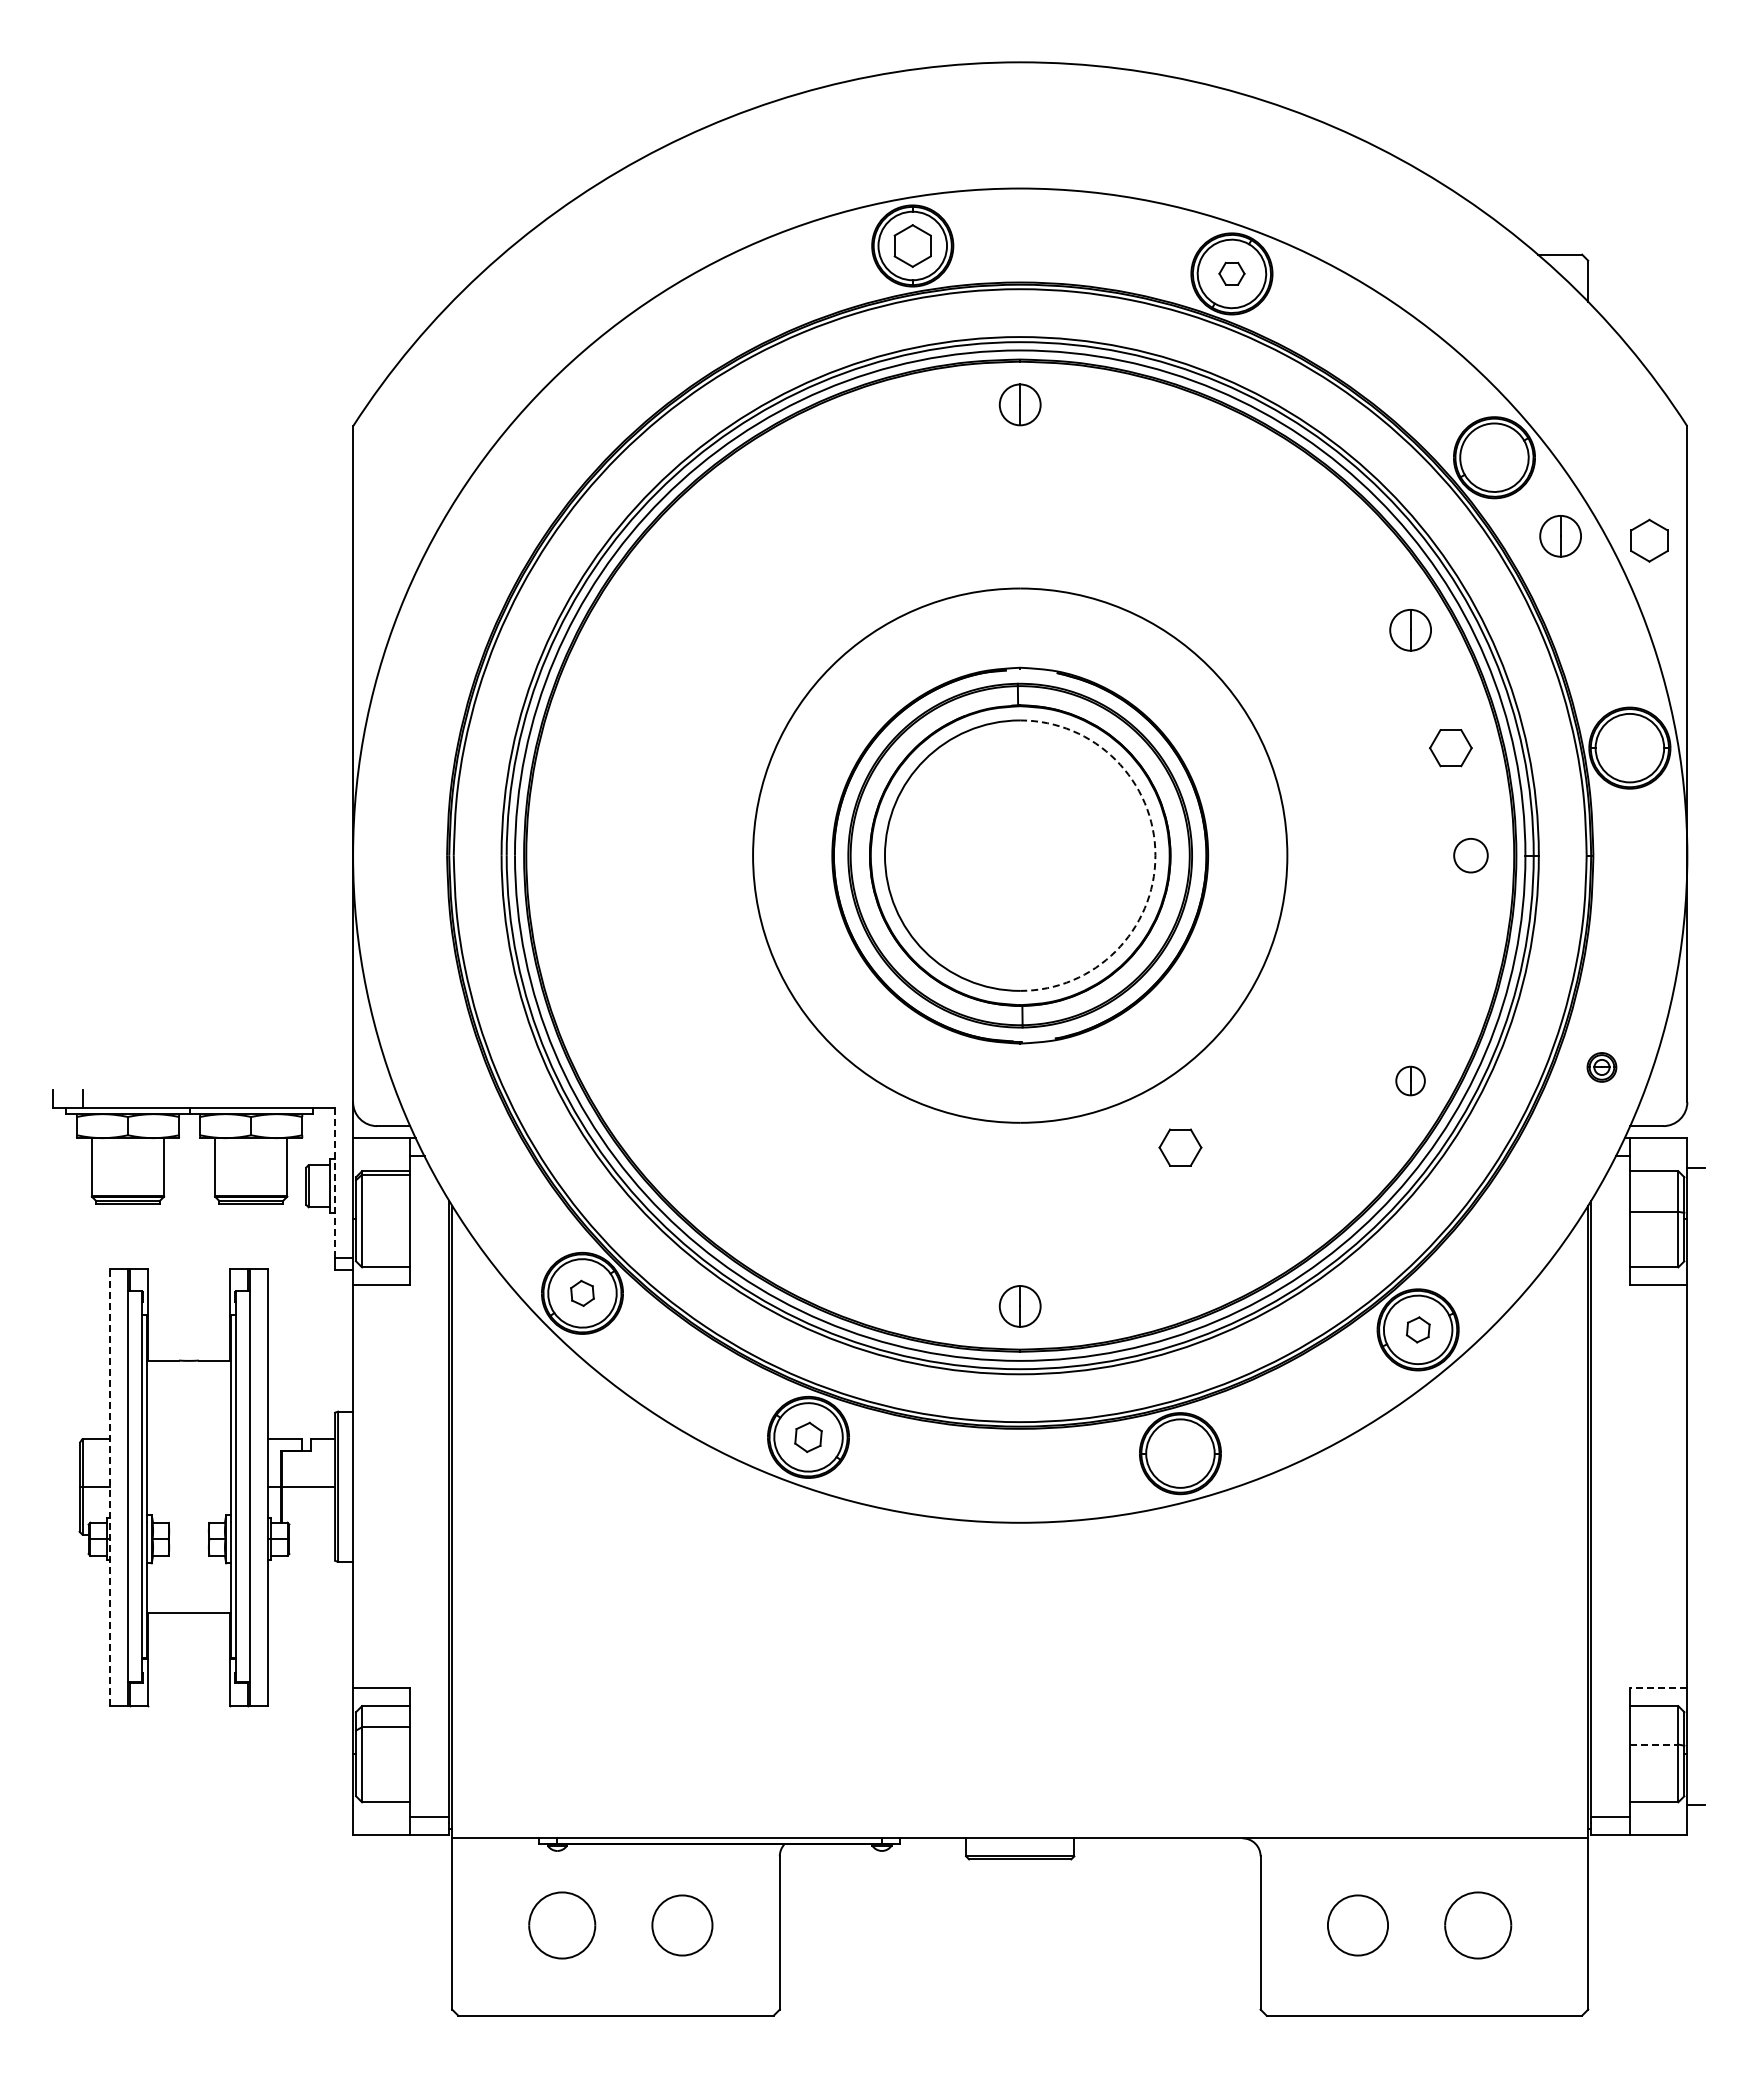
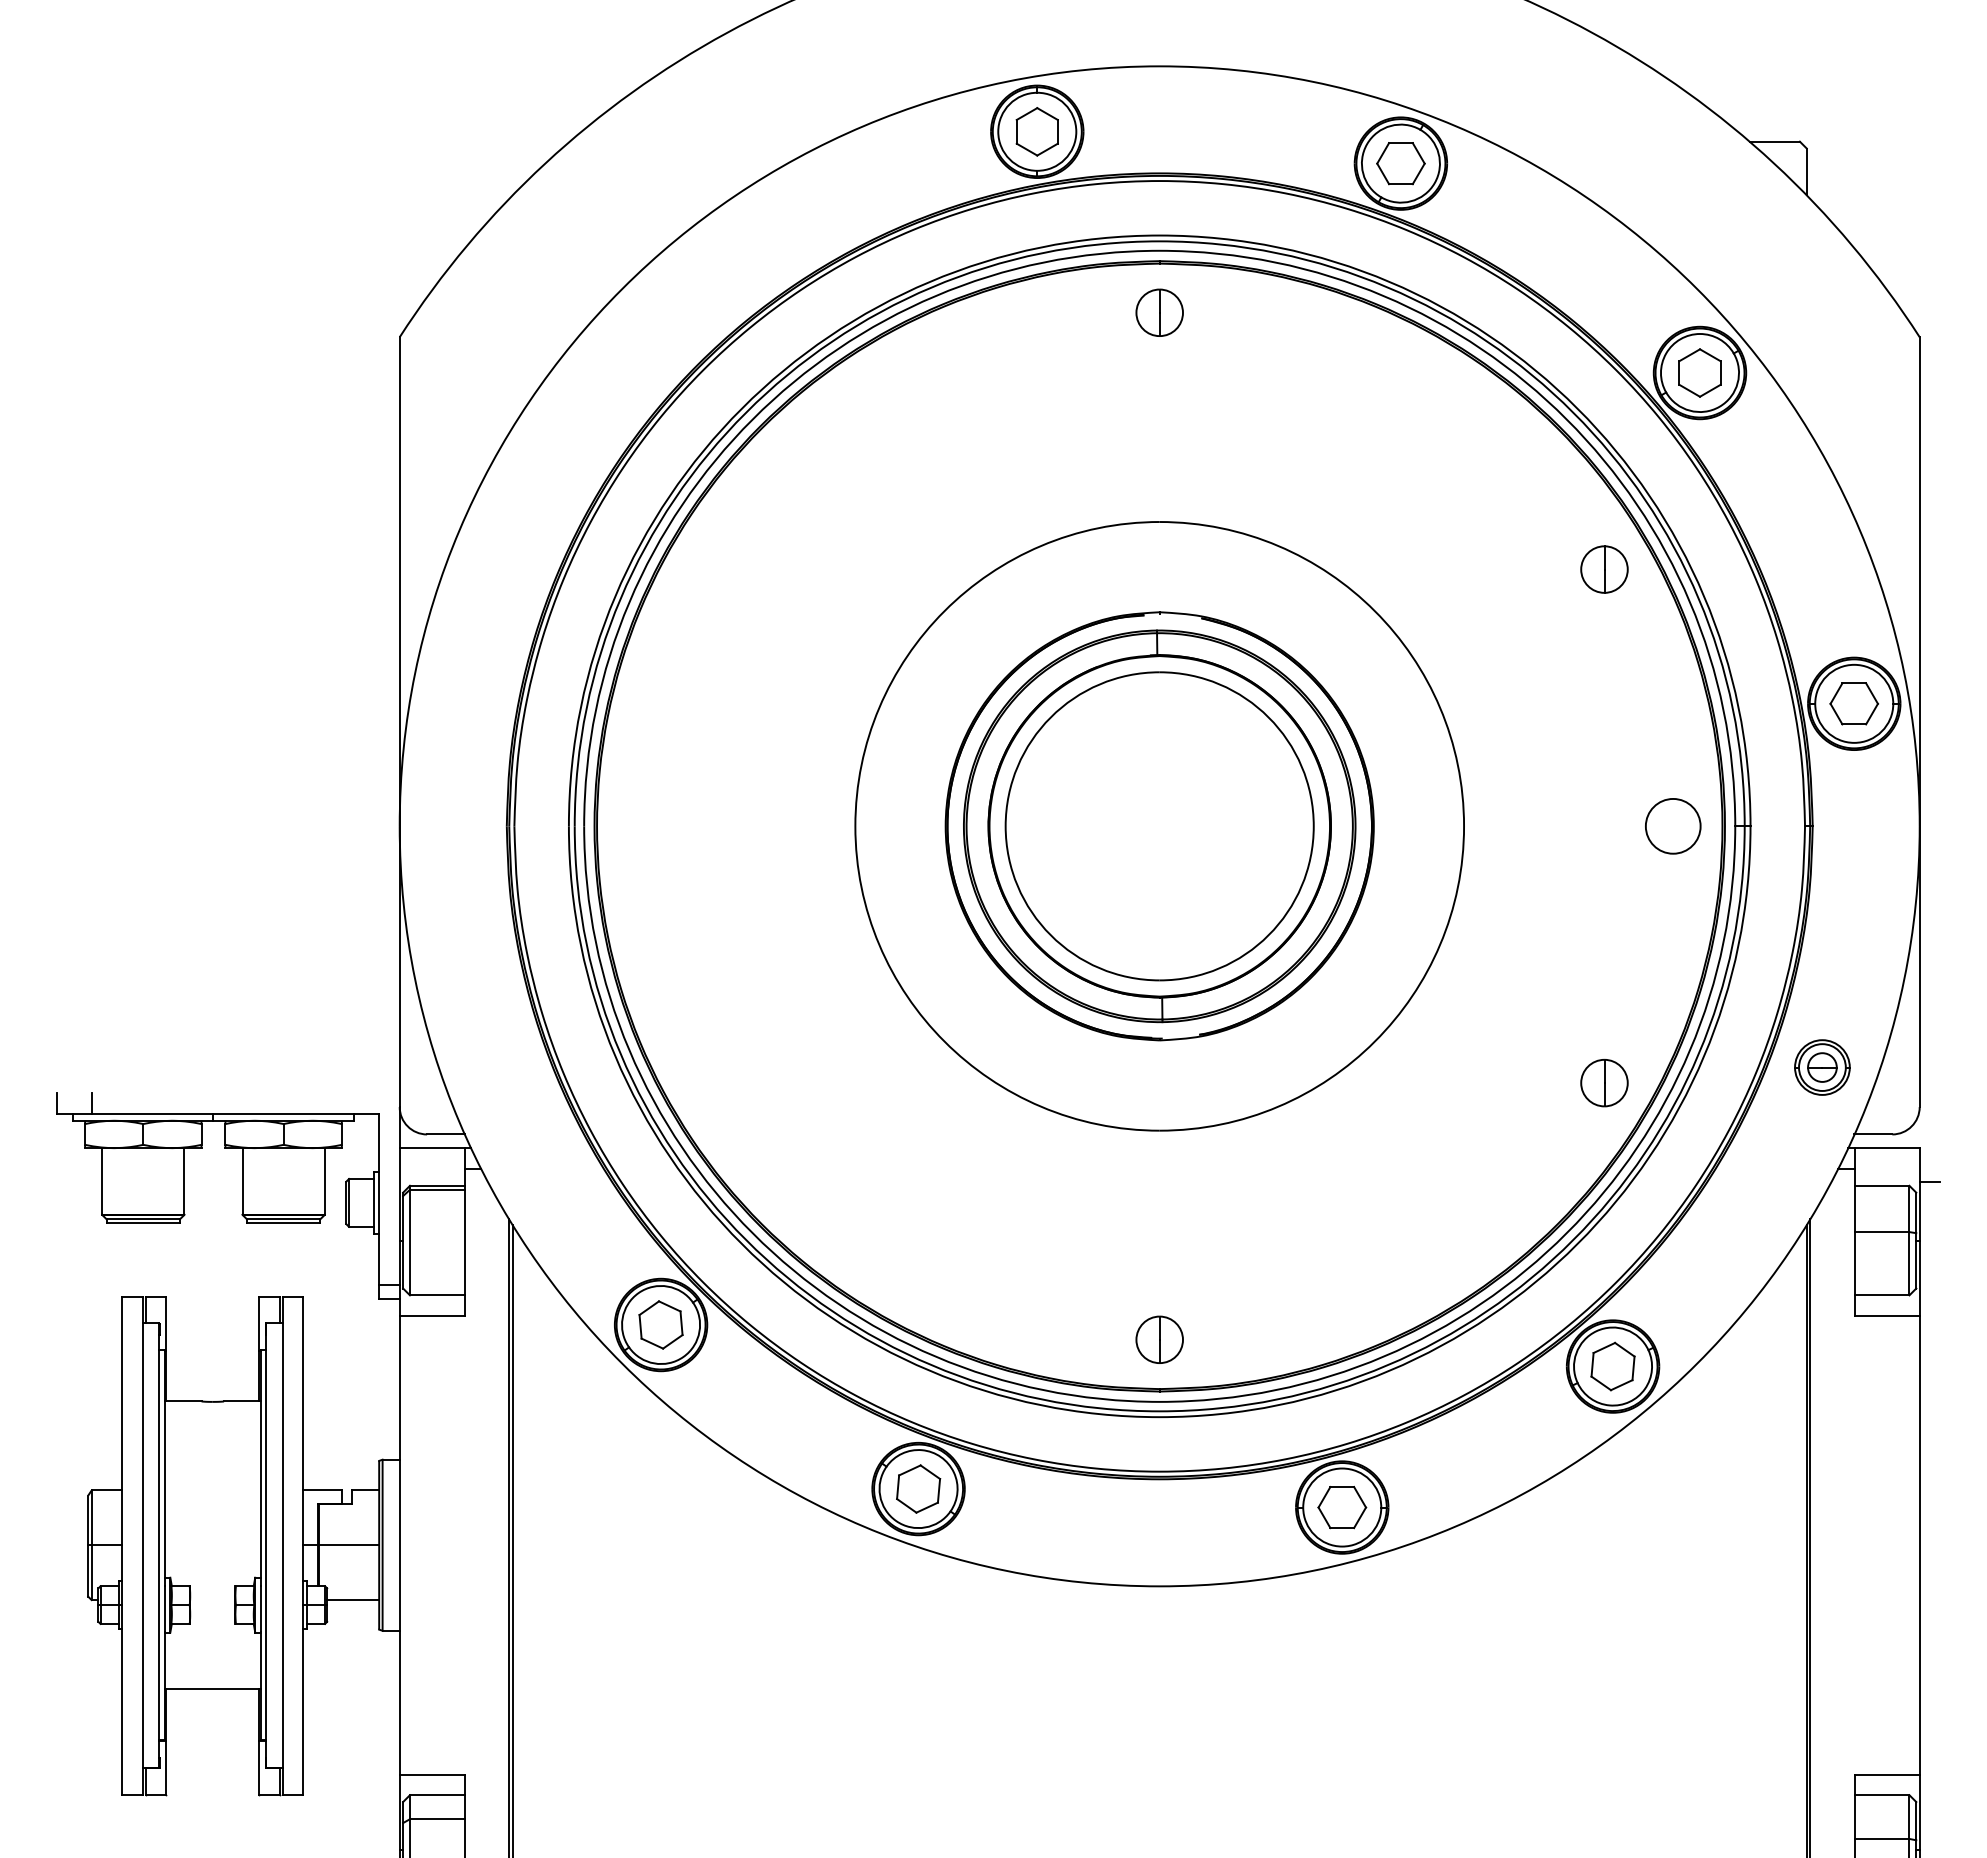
part: (1231, 273) -> (1400, 163), size x1.67
part: (1560, 536) -> (1775, 462), removed
part: (1649, 540) -> (1700, 372), moved
part: (1450, 748) -> (1853, 704), moved
arc: (1155, 855) -> (1313, 826), dashed -> solid
circle: (1470, 855) -> (1672, 826), size x1.43
part: (1601, 1067) -> (1821, 1067), size x1.67
part: (1410, 1080) -> (1604, 1082), size x1.43
part: (1180, 1147) -> (1342, 1507), moved
line: (335, 1183) -> (379, 1199), dashed -> solid
part: (582, 1293) -> (661, 1325), size x1.67
part: (1418, 1329) -> (1613, 1366), size x1.67
part: (808, 1437) -> (918, 1489), size x1.43
line: (109, 1487) -> (122, 1546), dashed -> solid
line: (312, 1534) -> (353, 1599), added
line: (1658, 1688) -> (1886, 1775), dashed -> solid
line: (1654, 1744) -> (1882, 1838), dashed -> solid

